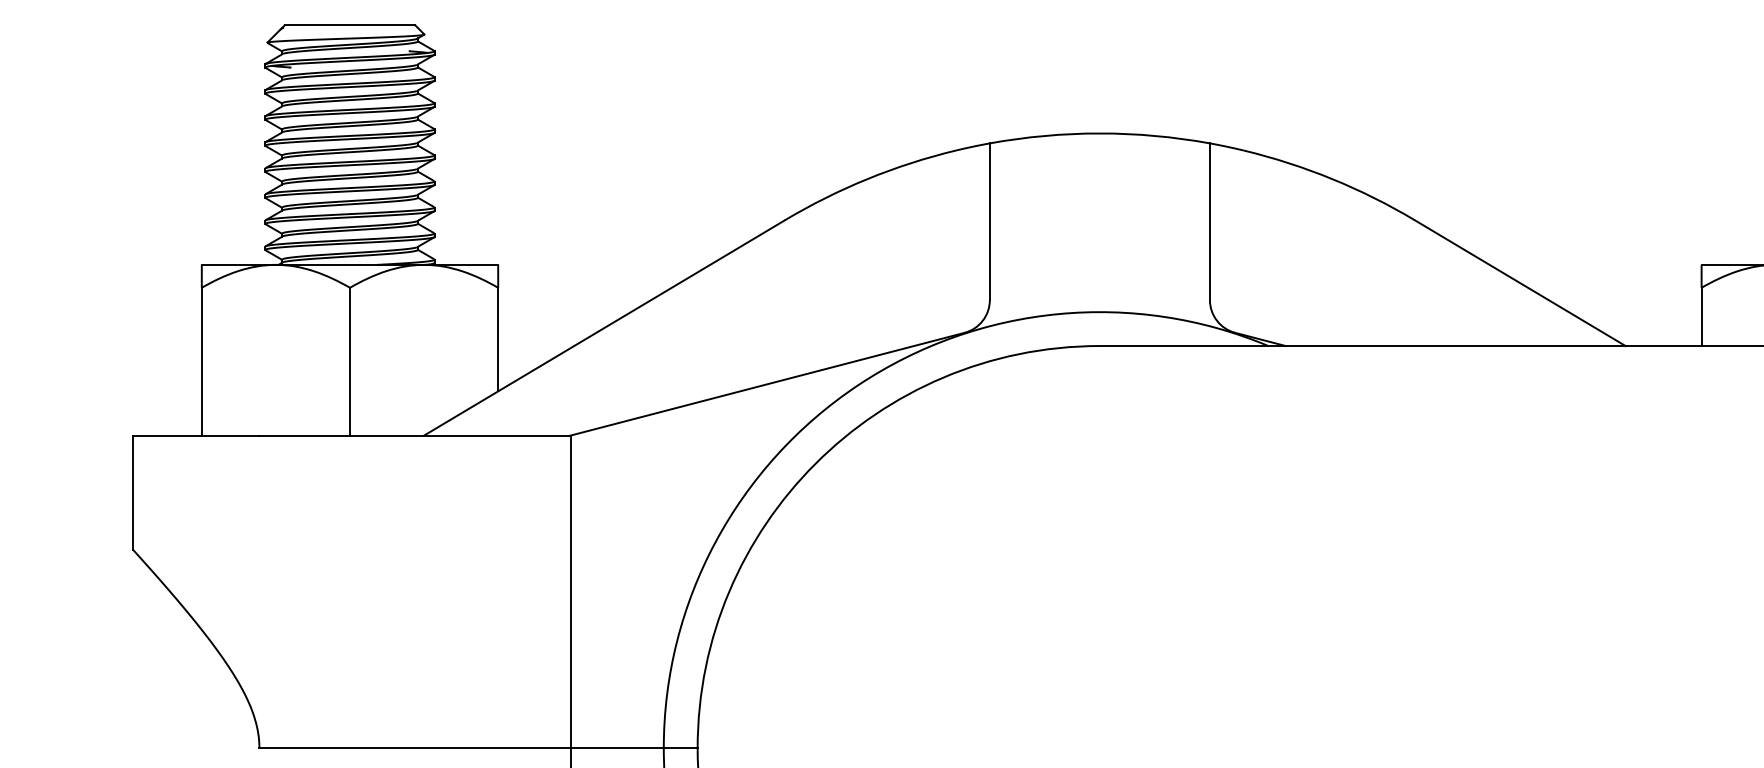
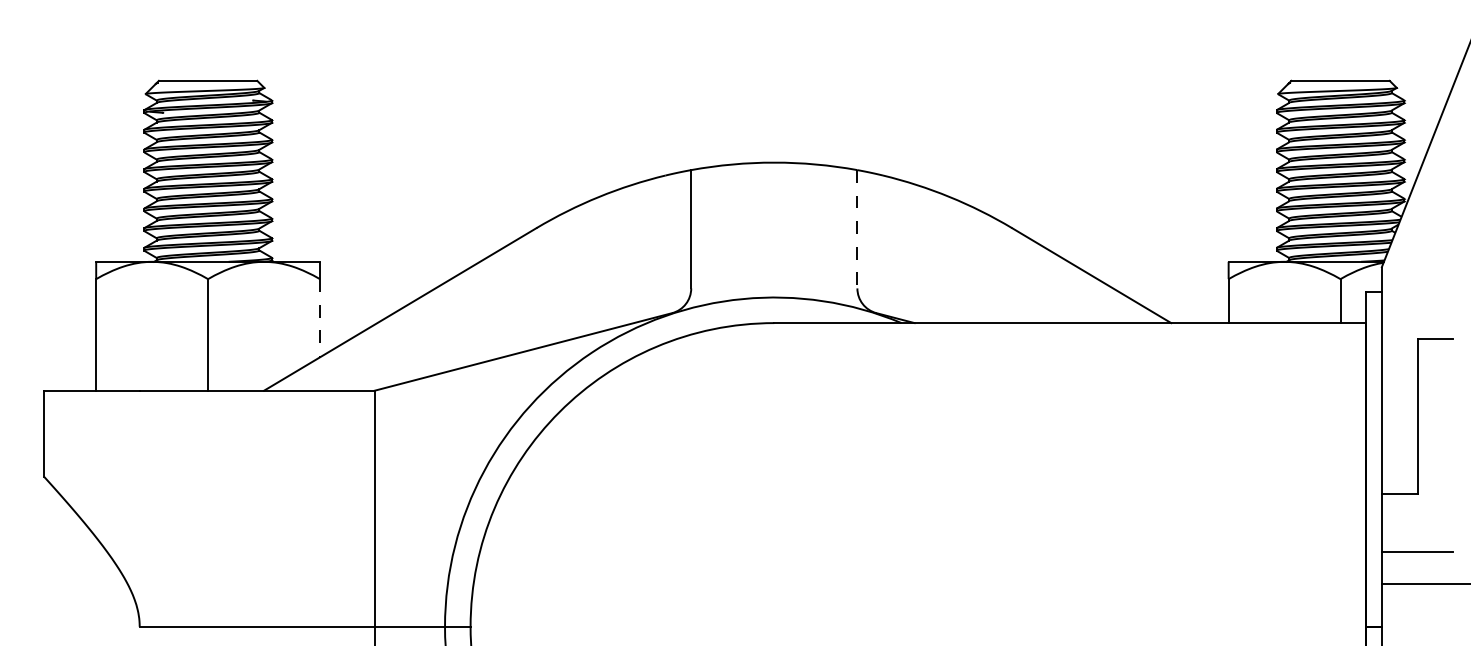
line: (1210, 222) -> (857, 229), solid -> dashed
line: (498, 339) -> (320, 318), solid -> dashed

